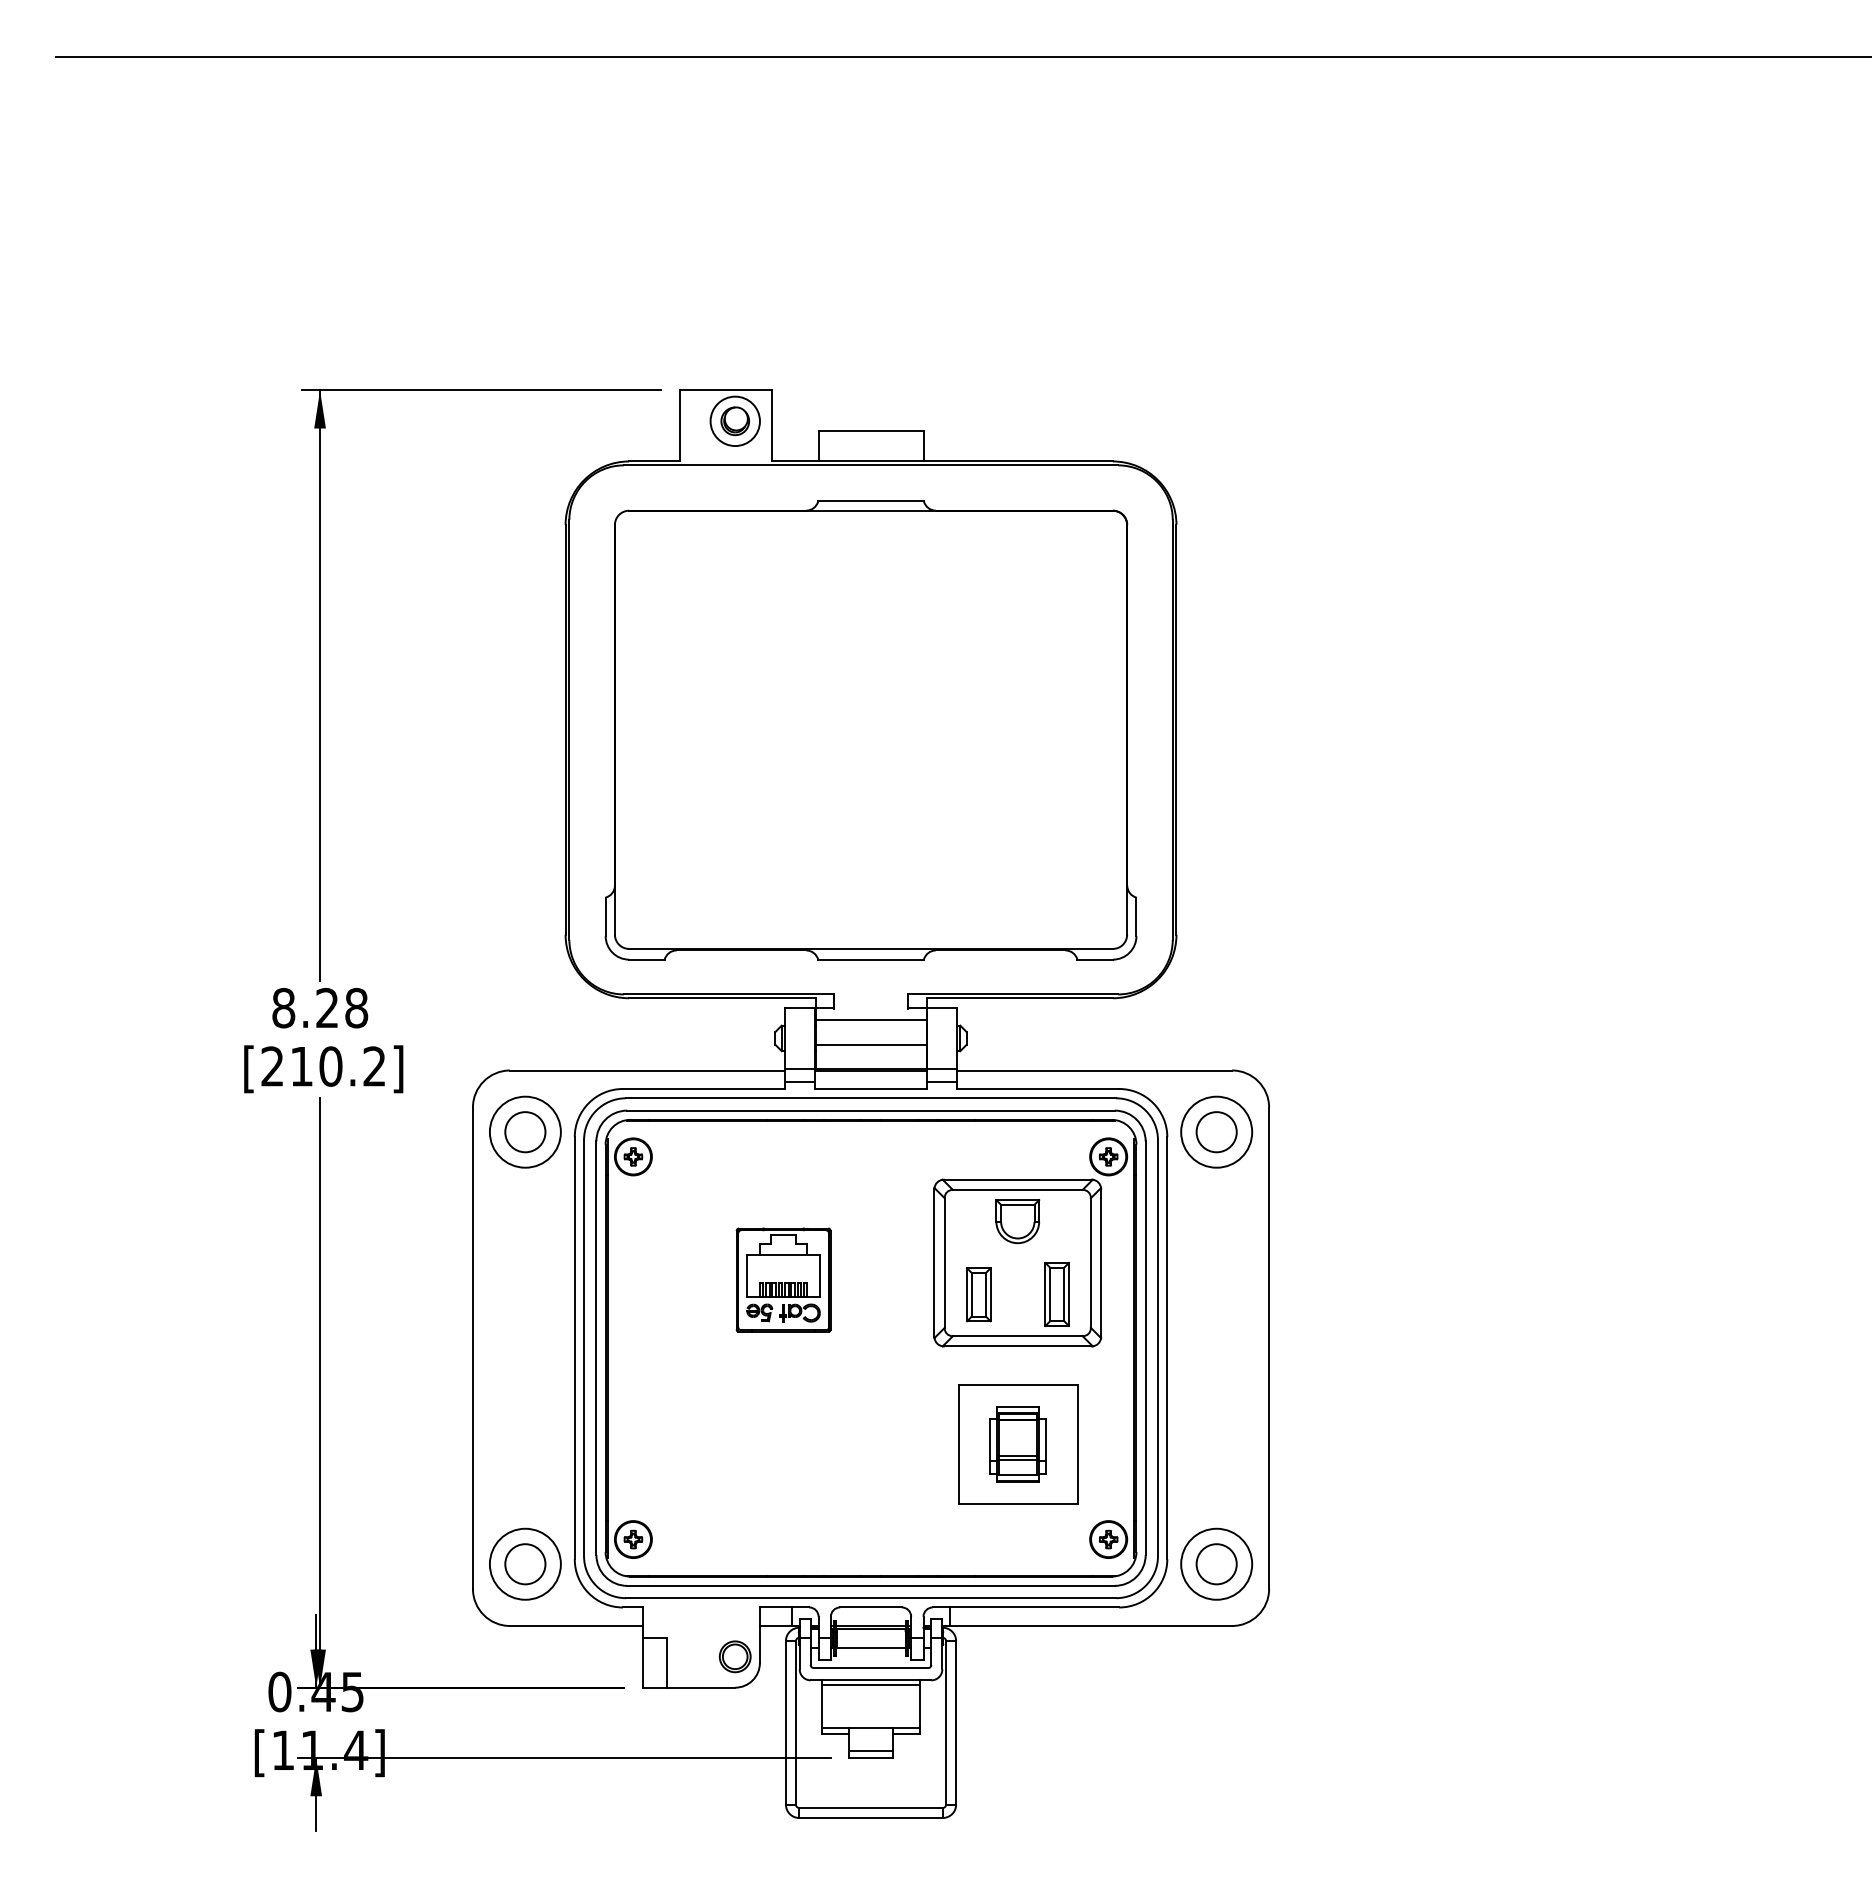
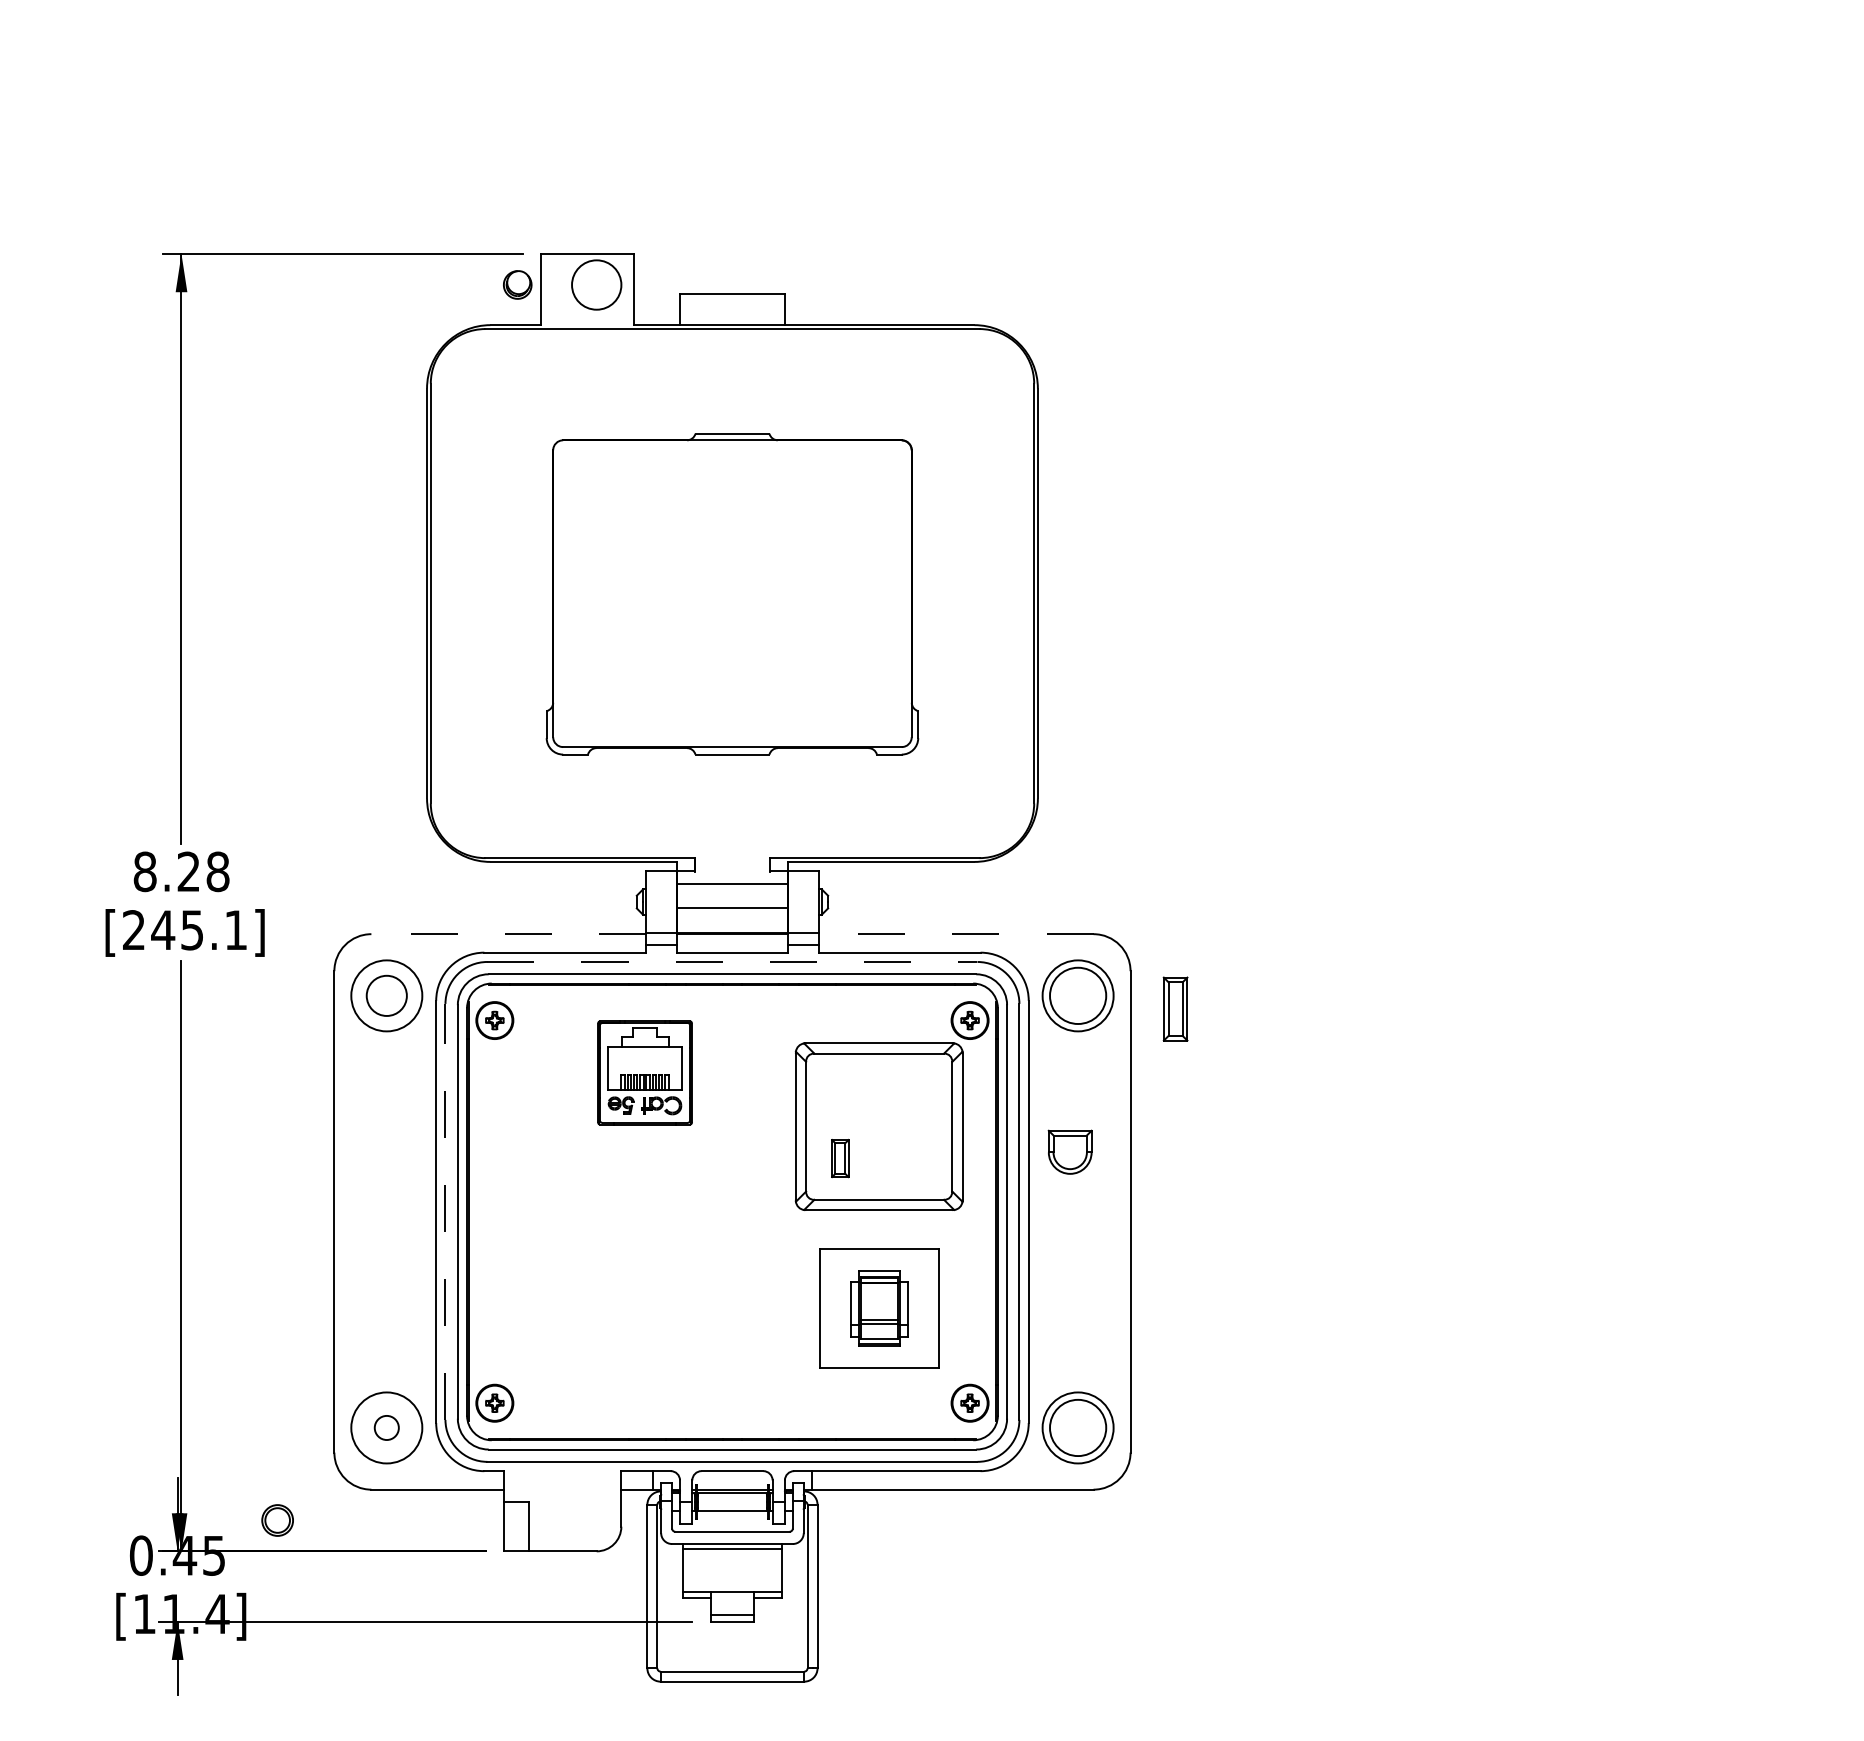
part: (735, 421) -> (517, 285), moved
part: (870, 730) -> (731, 594), size x0.7
text: (337, 1066) -> (198, 930), [210.2] -> [245.1]
line: (646, 1070) -> (507, 934), solid -> dashed
line: (1094, 1070) -> (955, 934), solid -> dashed
line: (871, 1098) -> (732, 962), solid -> dashed
circle: (1216, 1132) -> (1077, 996), size x1.4
part: (1017, 1221) -> (1069, 1152), moved
part: (783, 1279) -> (644, 1072), moved
part: (1056, 1293) -> (1174, 1008), moved
part: (978, 1294) -> (839, 1158), size x0.7
line: (584, 1348) -> (445, 1212), solid -> dashed
circle: (525, 1564) -> (386, 1428), size x0.6
circle: (1216, 1564) -> (1077, 1428), size x1.4
part: (734, 1656) -> (276, 1520), moved

